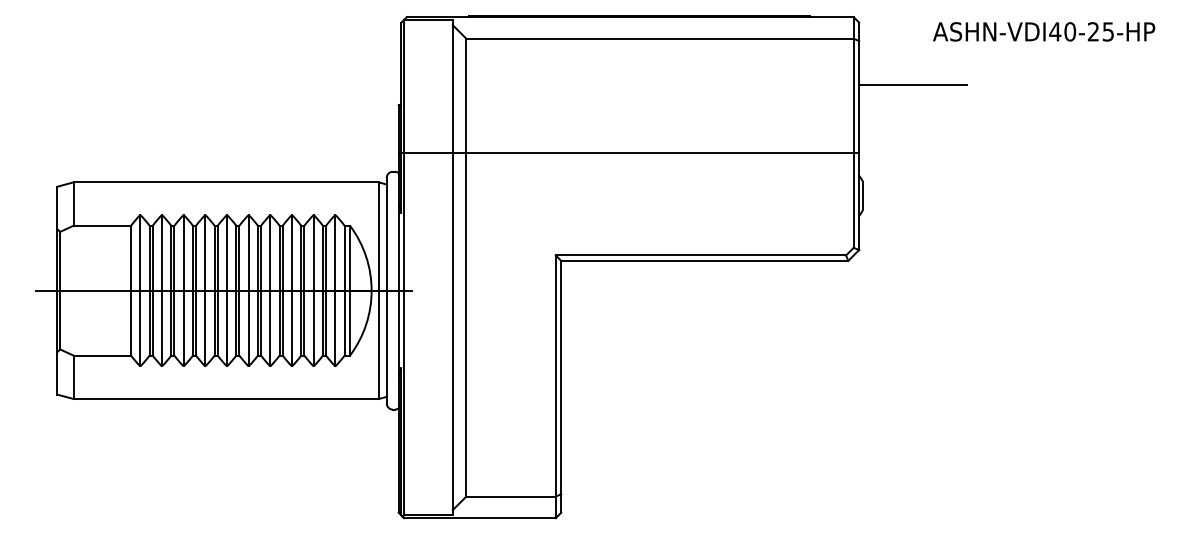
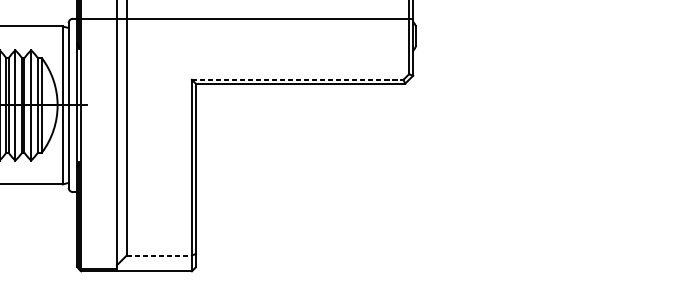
line: (628, 152) -> (244, 18), moved
line: (701, 255) -> (298, 79), solid -> dashed
line: (511, 496) -> (159, 255), solid -> dashed

